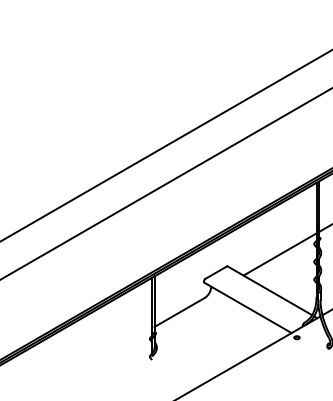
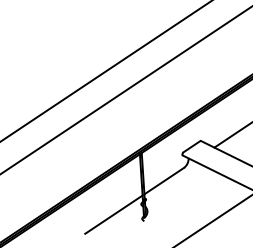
line: (115, 349) -> (113, 214), added

